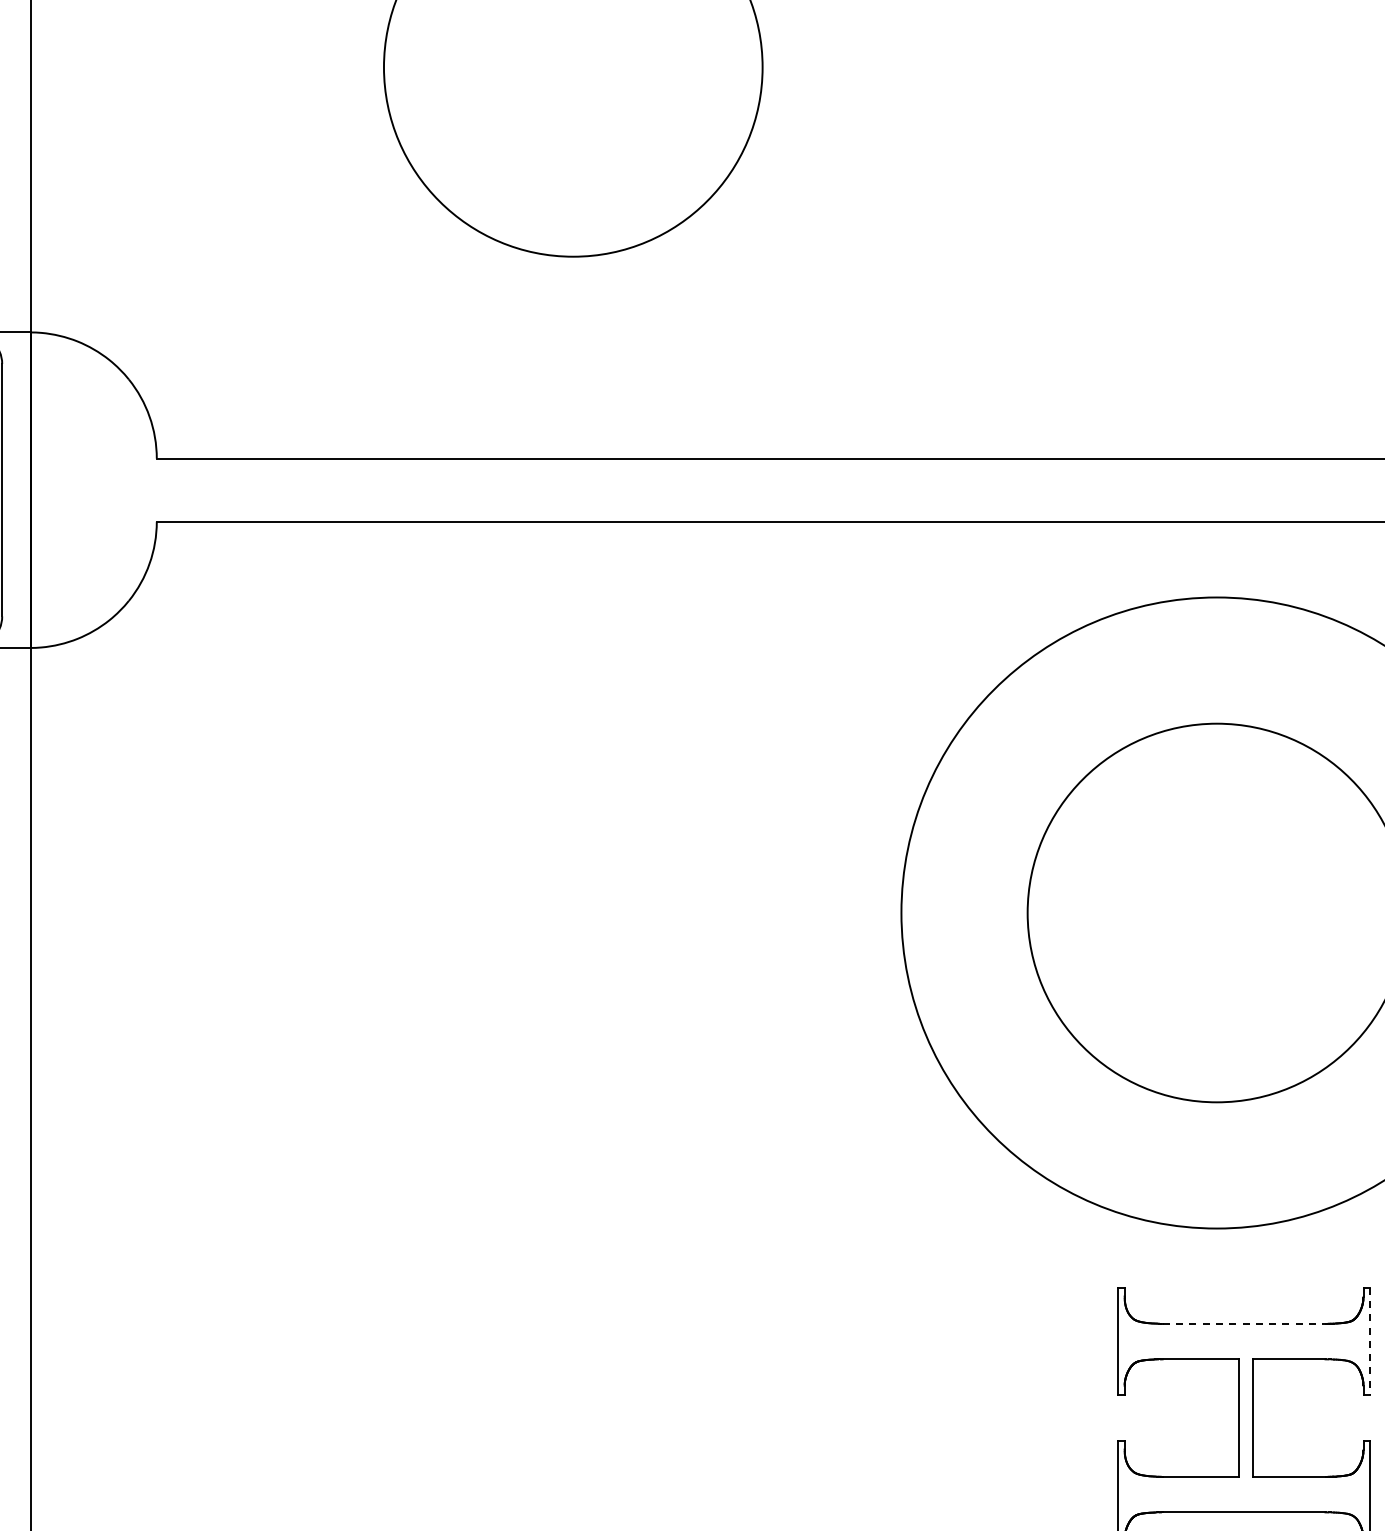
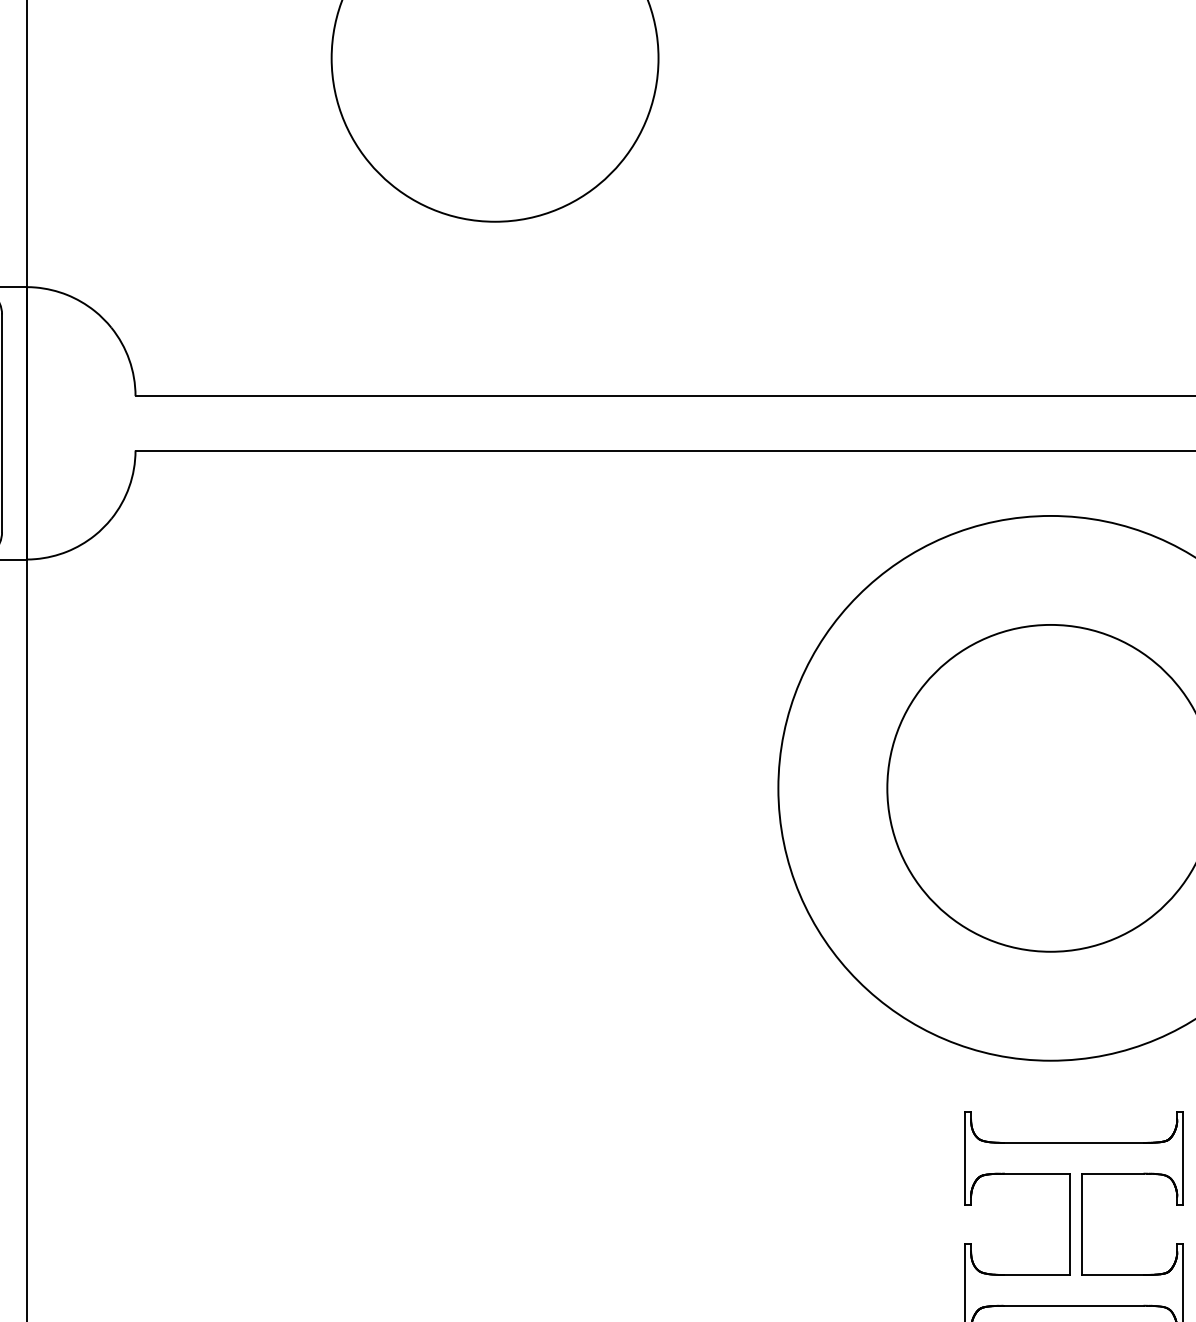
line: (1244, 1323) -> (1074, 1142), dashed -> solid
line: (1370, 1341) -> (1183, 1158), dashed -> solid

